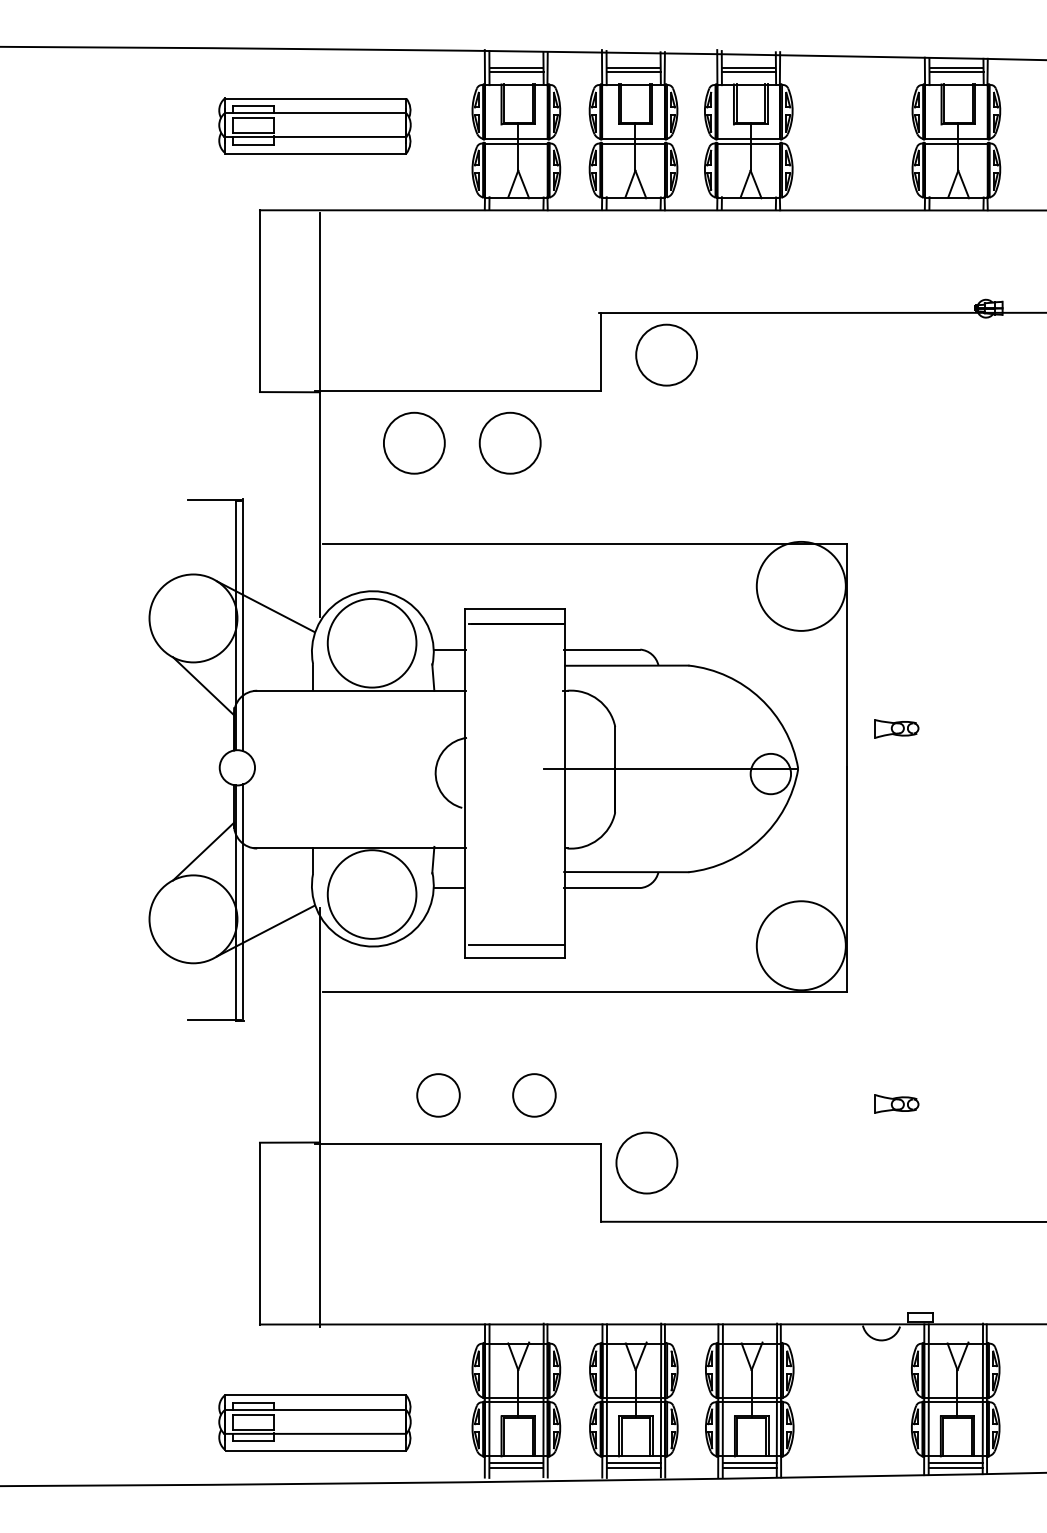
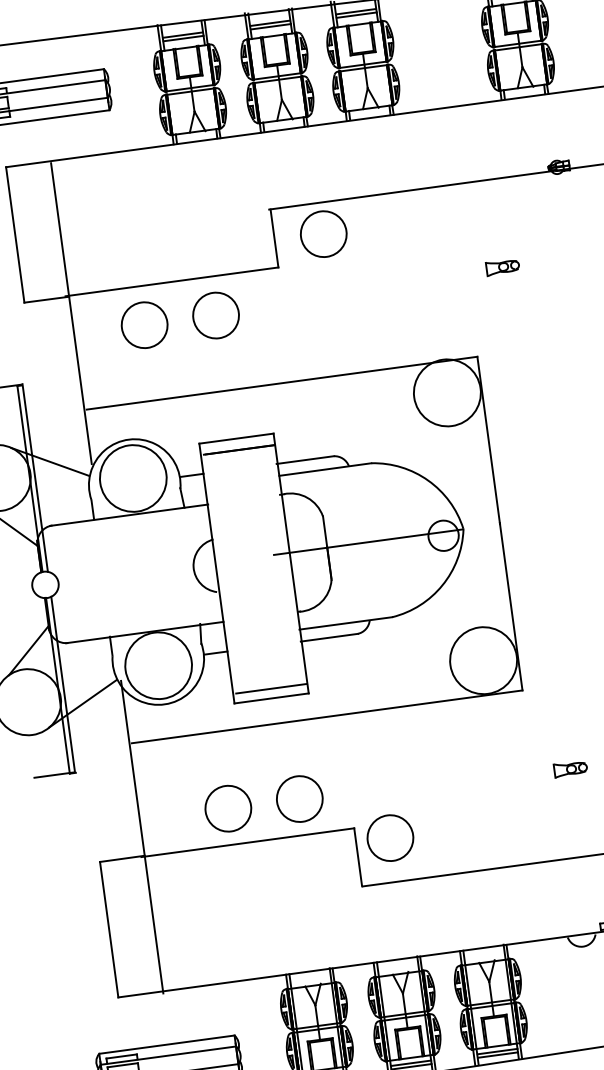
part: (896, 728) -> (502, 267), moved
circle: (438, 1095) -> (228, 808), size x1.43
circle: (534, 1095) -> (299, 799), size x1.43

